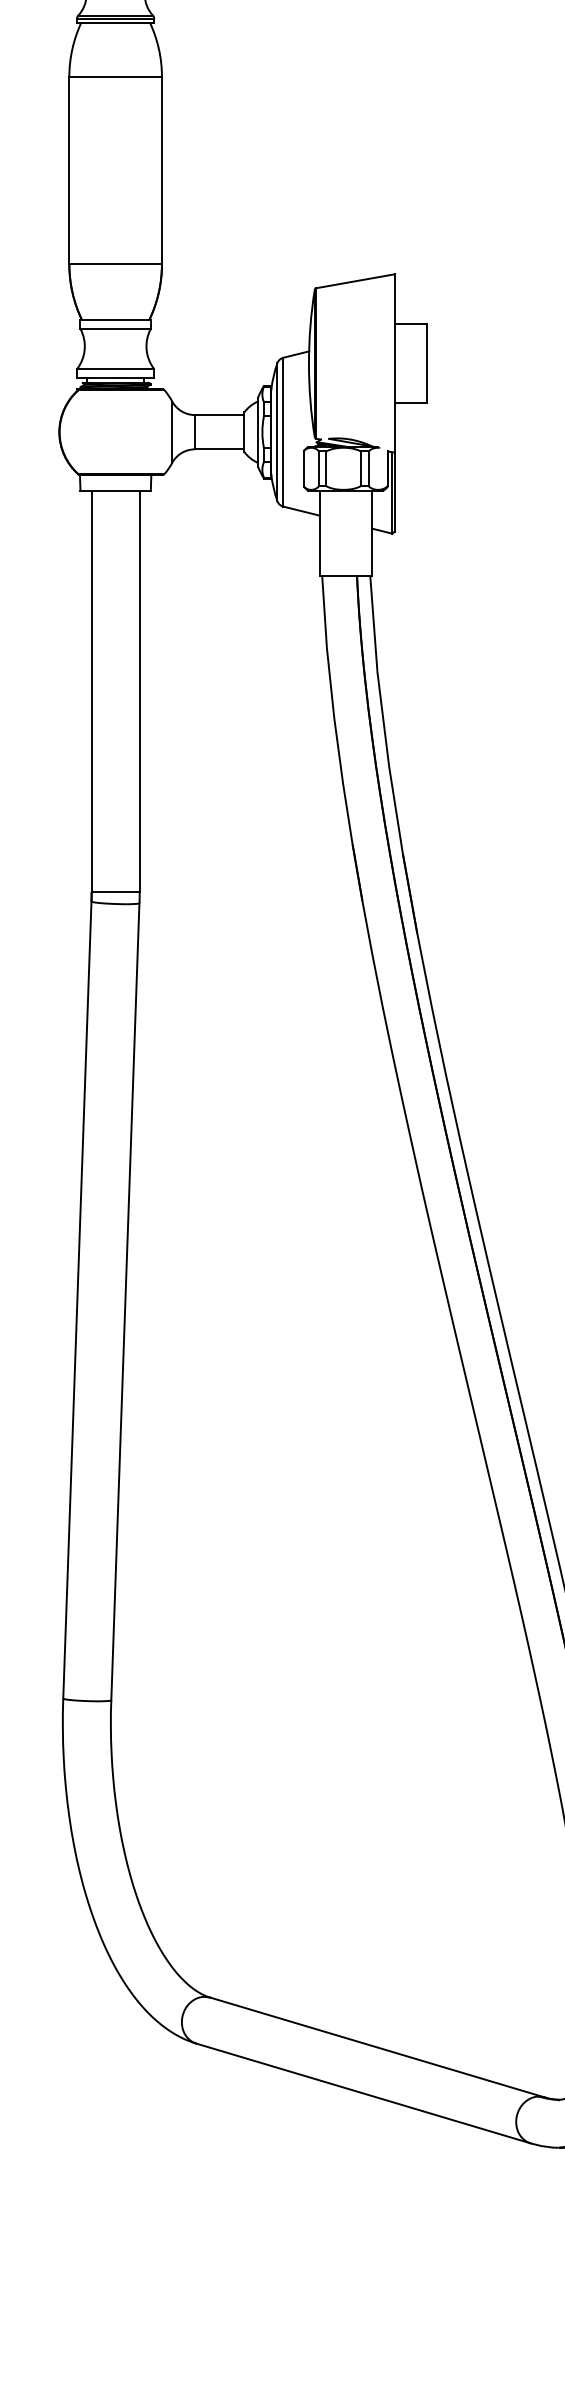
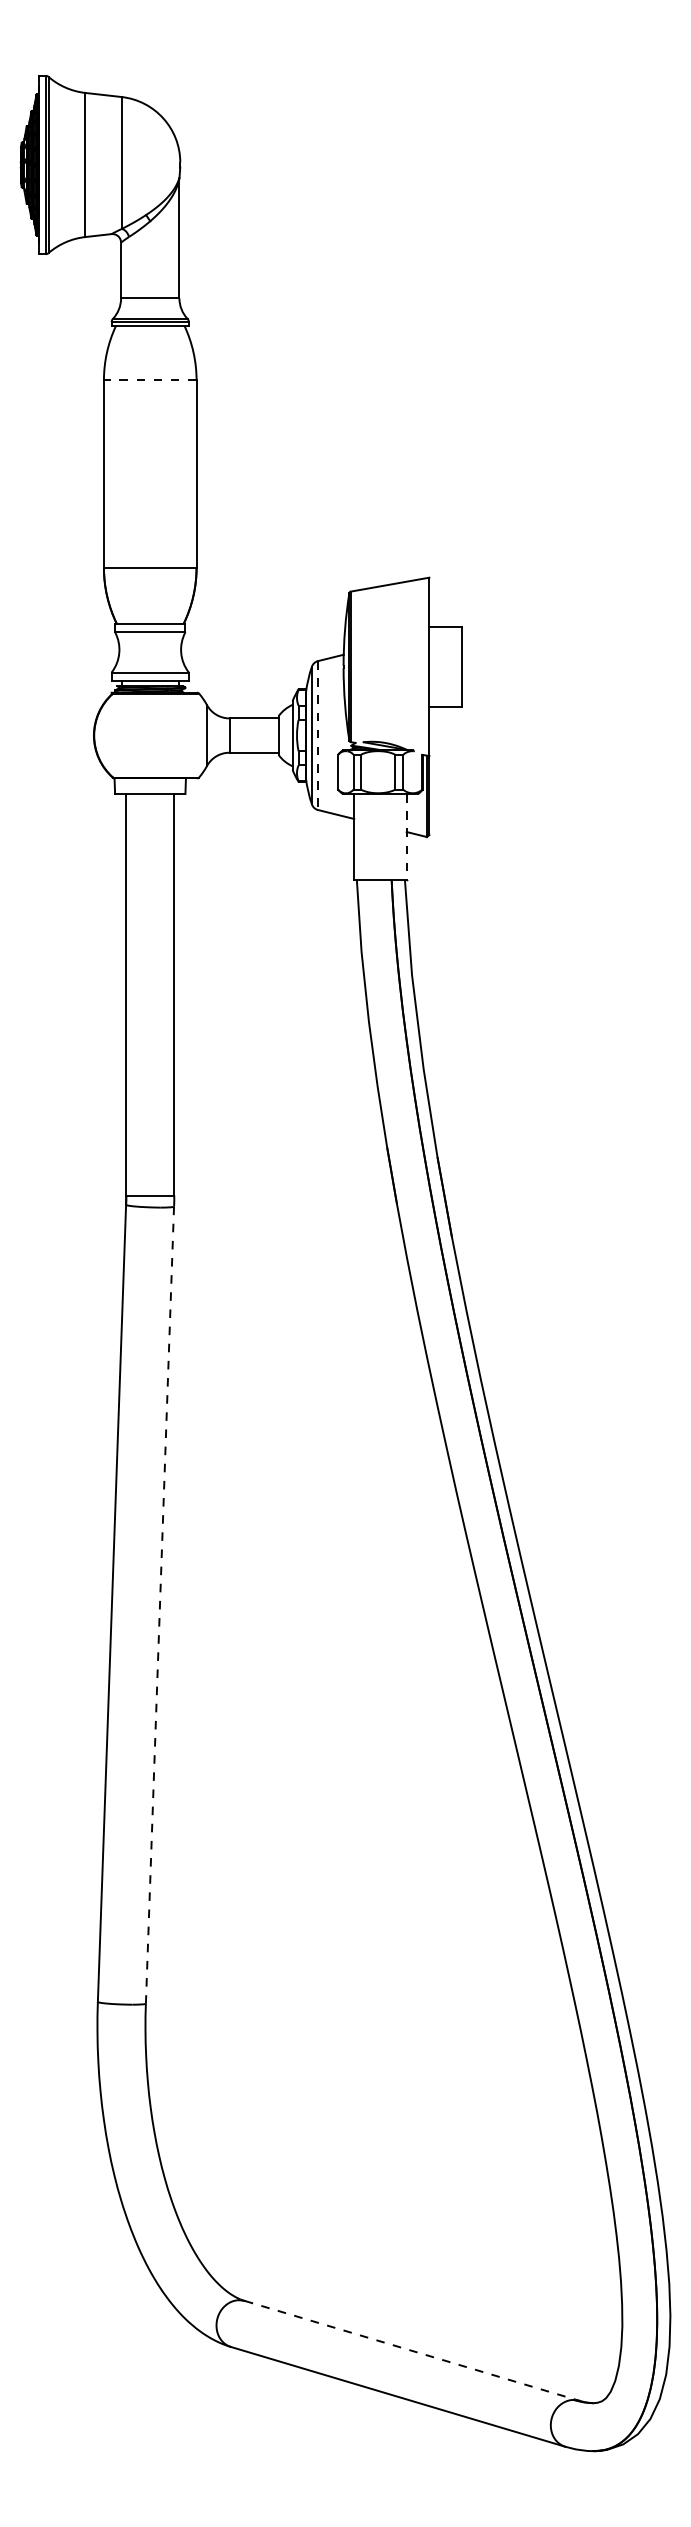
line: (114, 77) -> (149, 380), solid -> dashed
line: (283, 433) -> (318, 736), solid -> dashed
line: (371, 533) -> (406, 836), solid -> dashed
line: (124, 1302) -> (159, 1605), solid -> dashed
line: (377, 2047) -> (412, 2350), solid -> dashed

